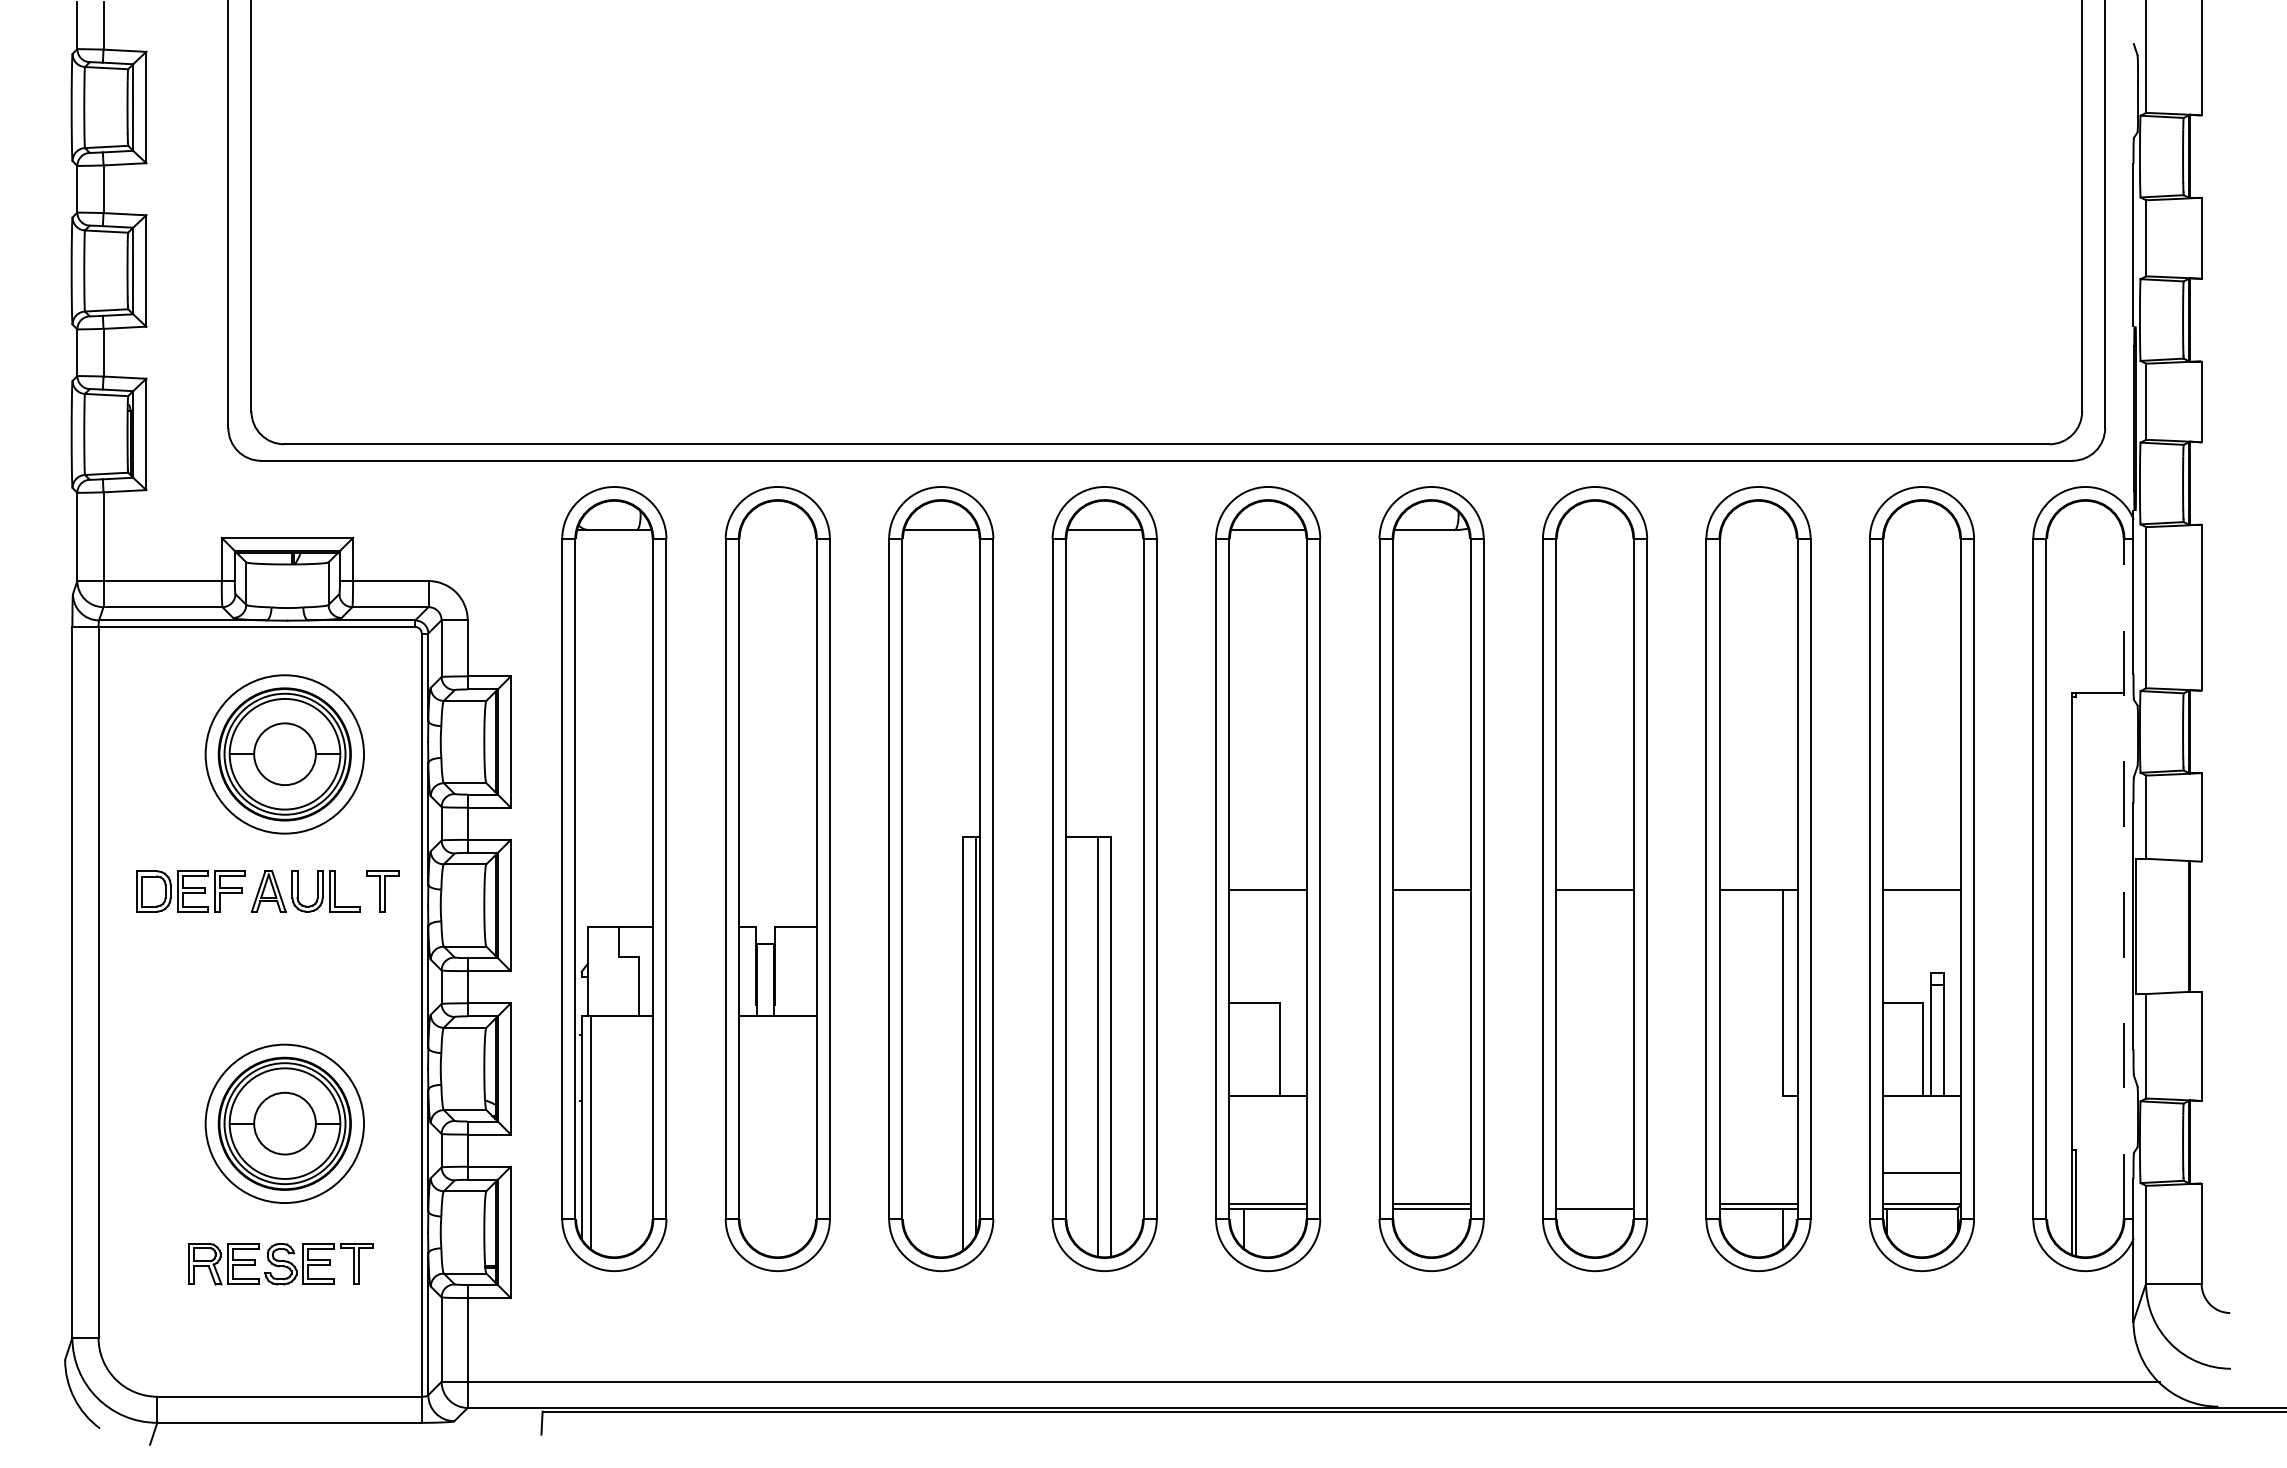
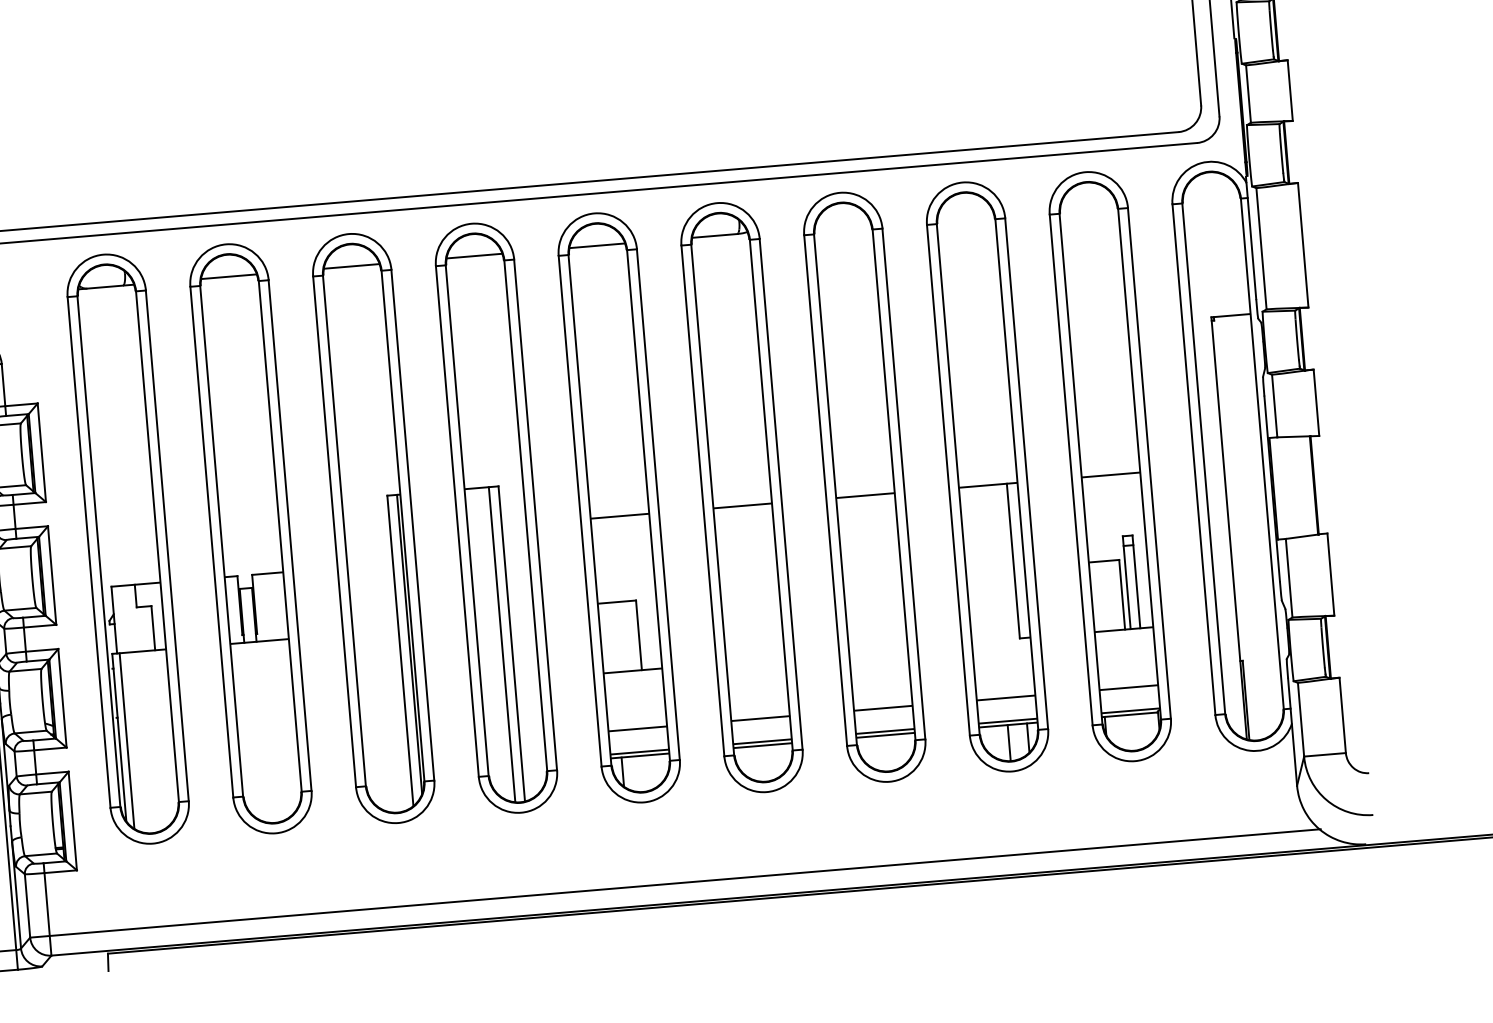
line: (777, 530) -> (228, 277), added
line: (2124, 879) -> (1262, 454), dashed -> solid
line: (1267, 1173) -> (637, 729), added
line: (1431, 1173) -> (760, 718), added
line: (1594, 1173) -> (882, 708), added
line: (1758, 1173) -> (1006, 698), added
line: (1594, 1204) -> (884, 731), added
line: (1757, 1233) -> (1009, 743), added

